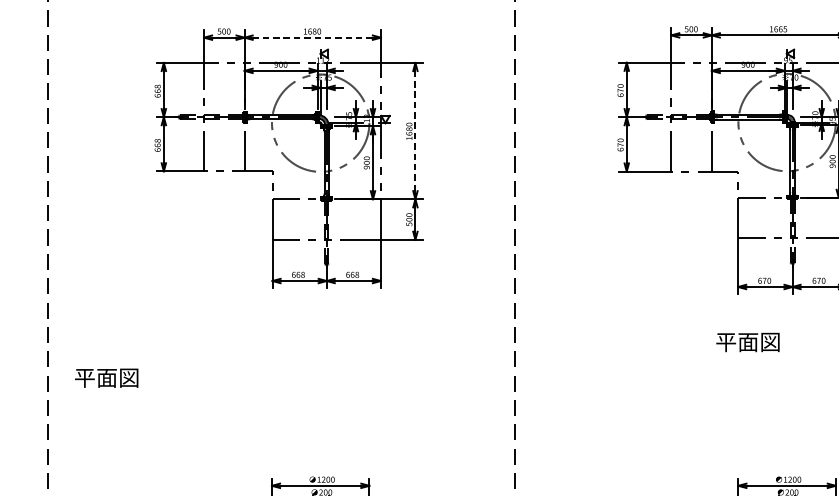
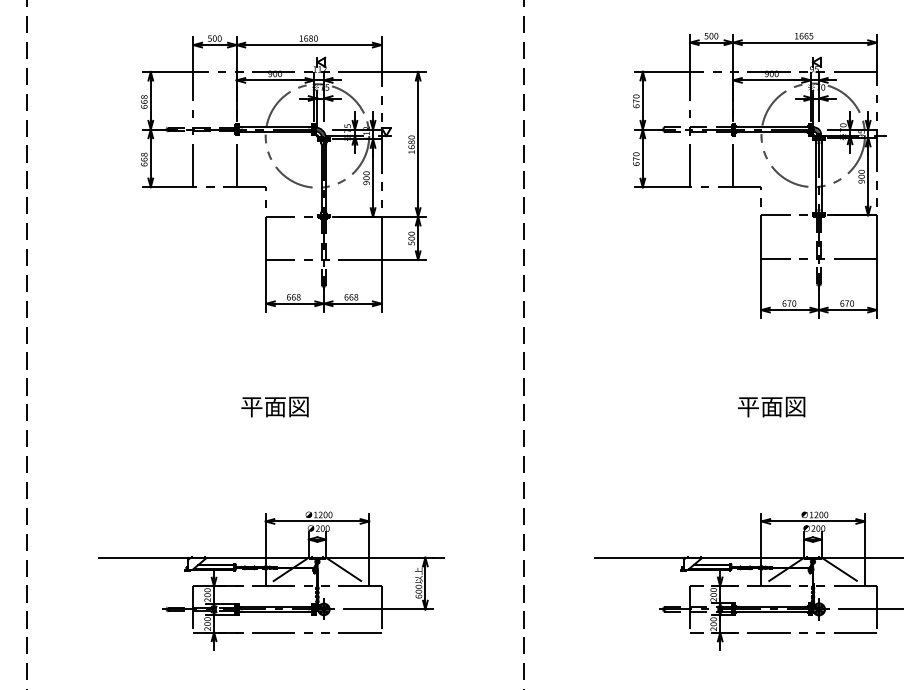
line: (313, 38) -> (309, 45), dashed -> solid
line: (415, 131) -> (418, 144), dashed -> solid
text: (747, 341) -> (771, 406), moved
text: (106, 377) -> (274, 406), moved

